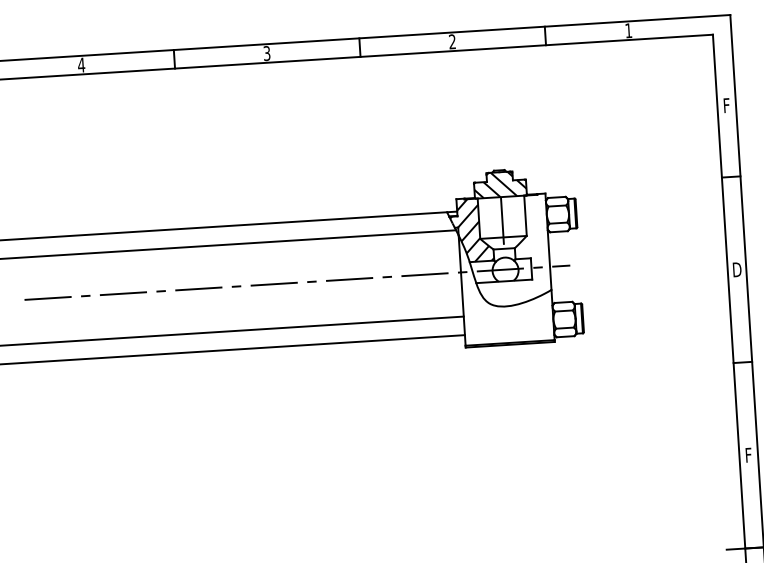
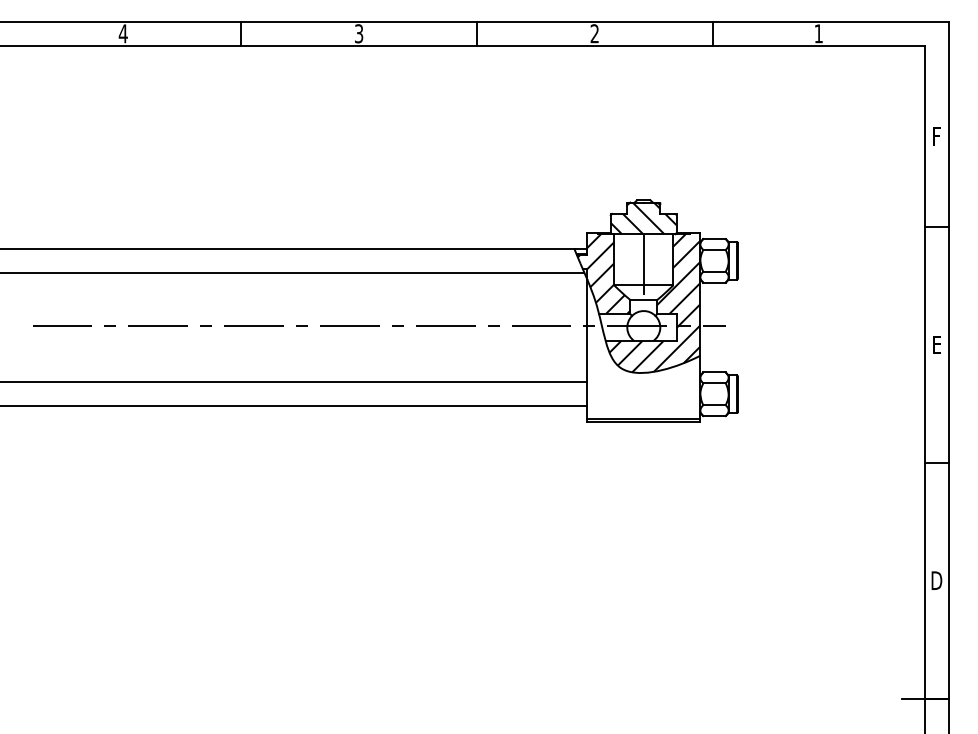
hatch: (512, 251) -> (654, 303), added
text: (737, 269) -> (937, 344), D -> E
text: (748, 455) -> (936, 580), F -> D

